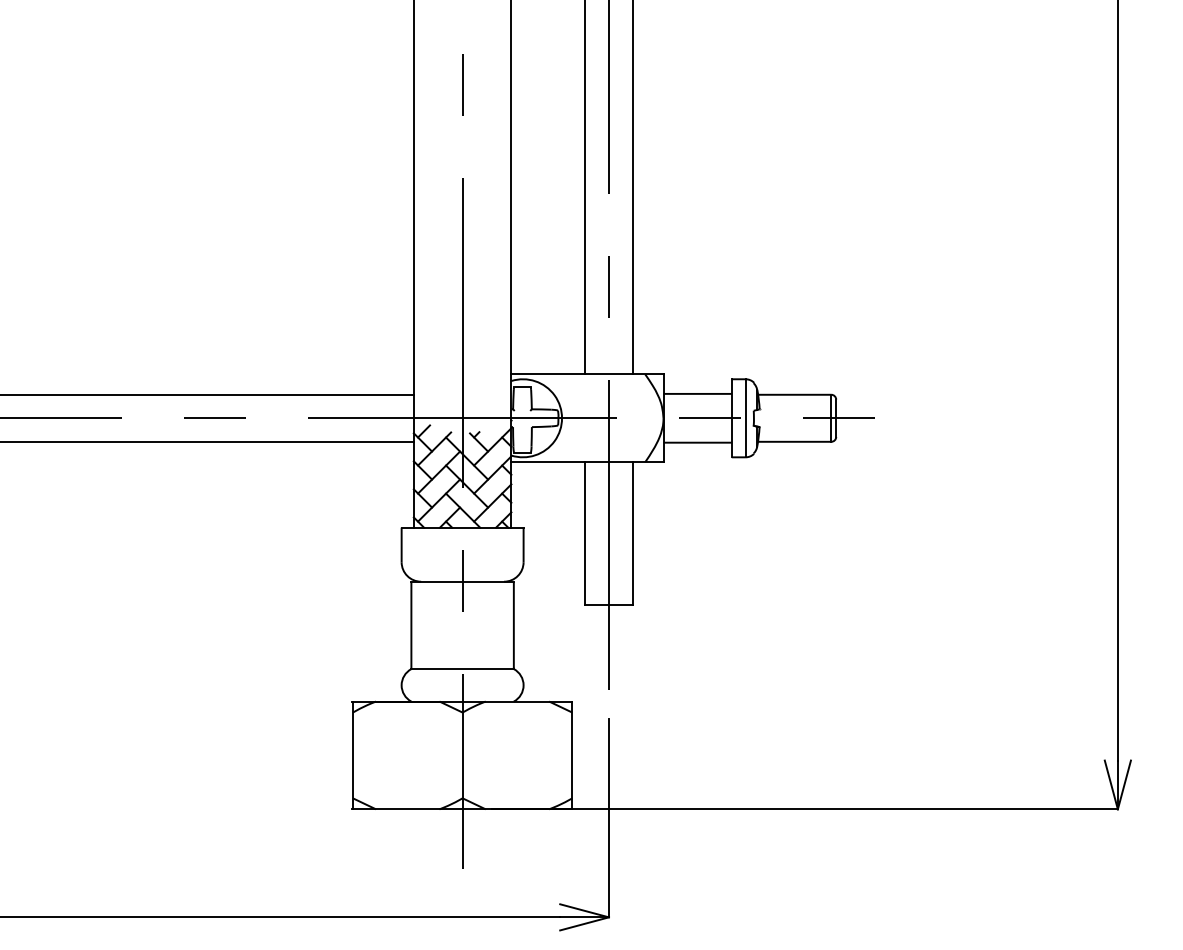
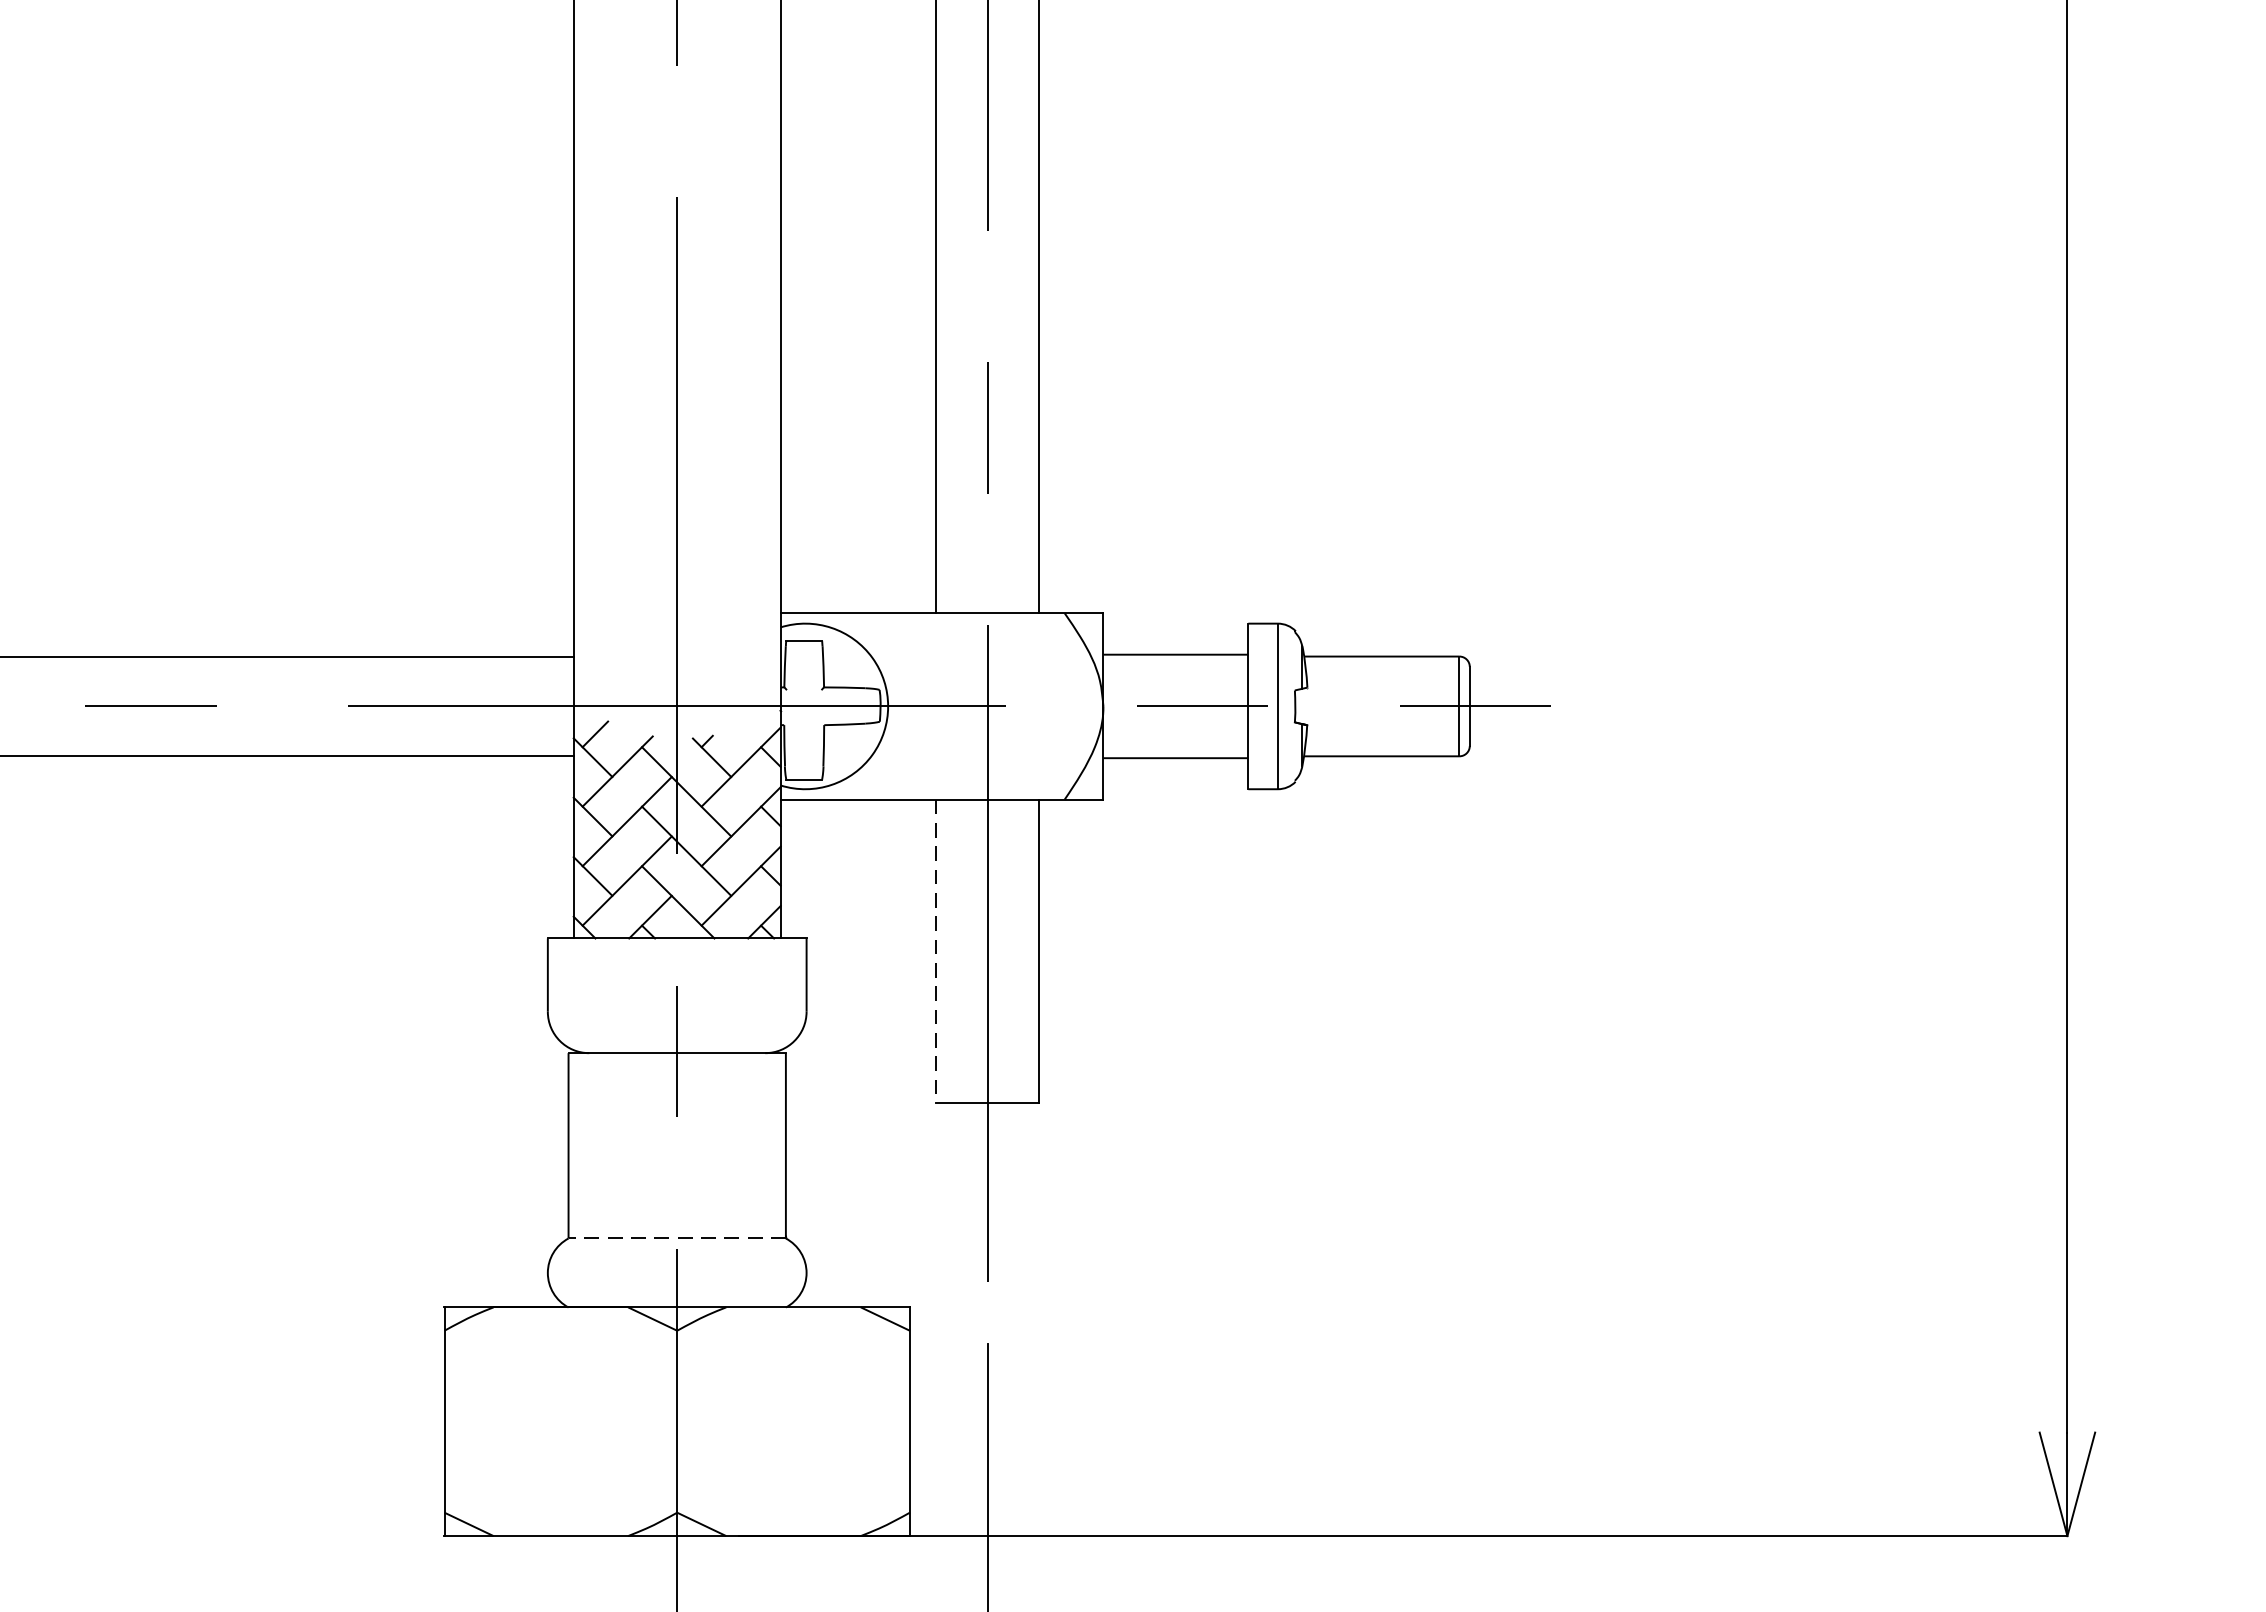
line: (584, 534) -> (935, 952), solid -> dashed
line: (462, 669) -> (676, 1239), solid -> dashed

